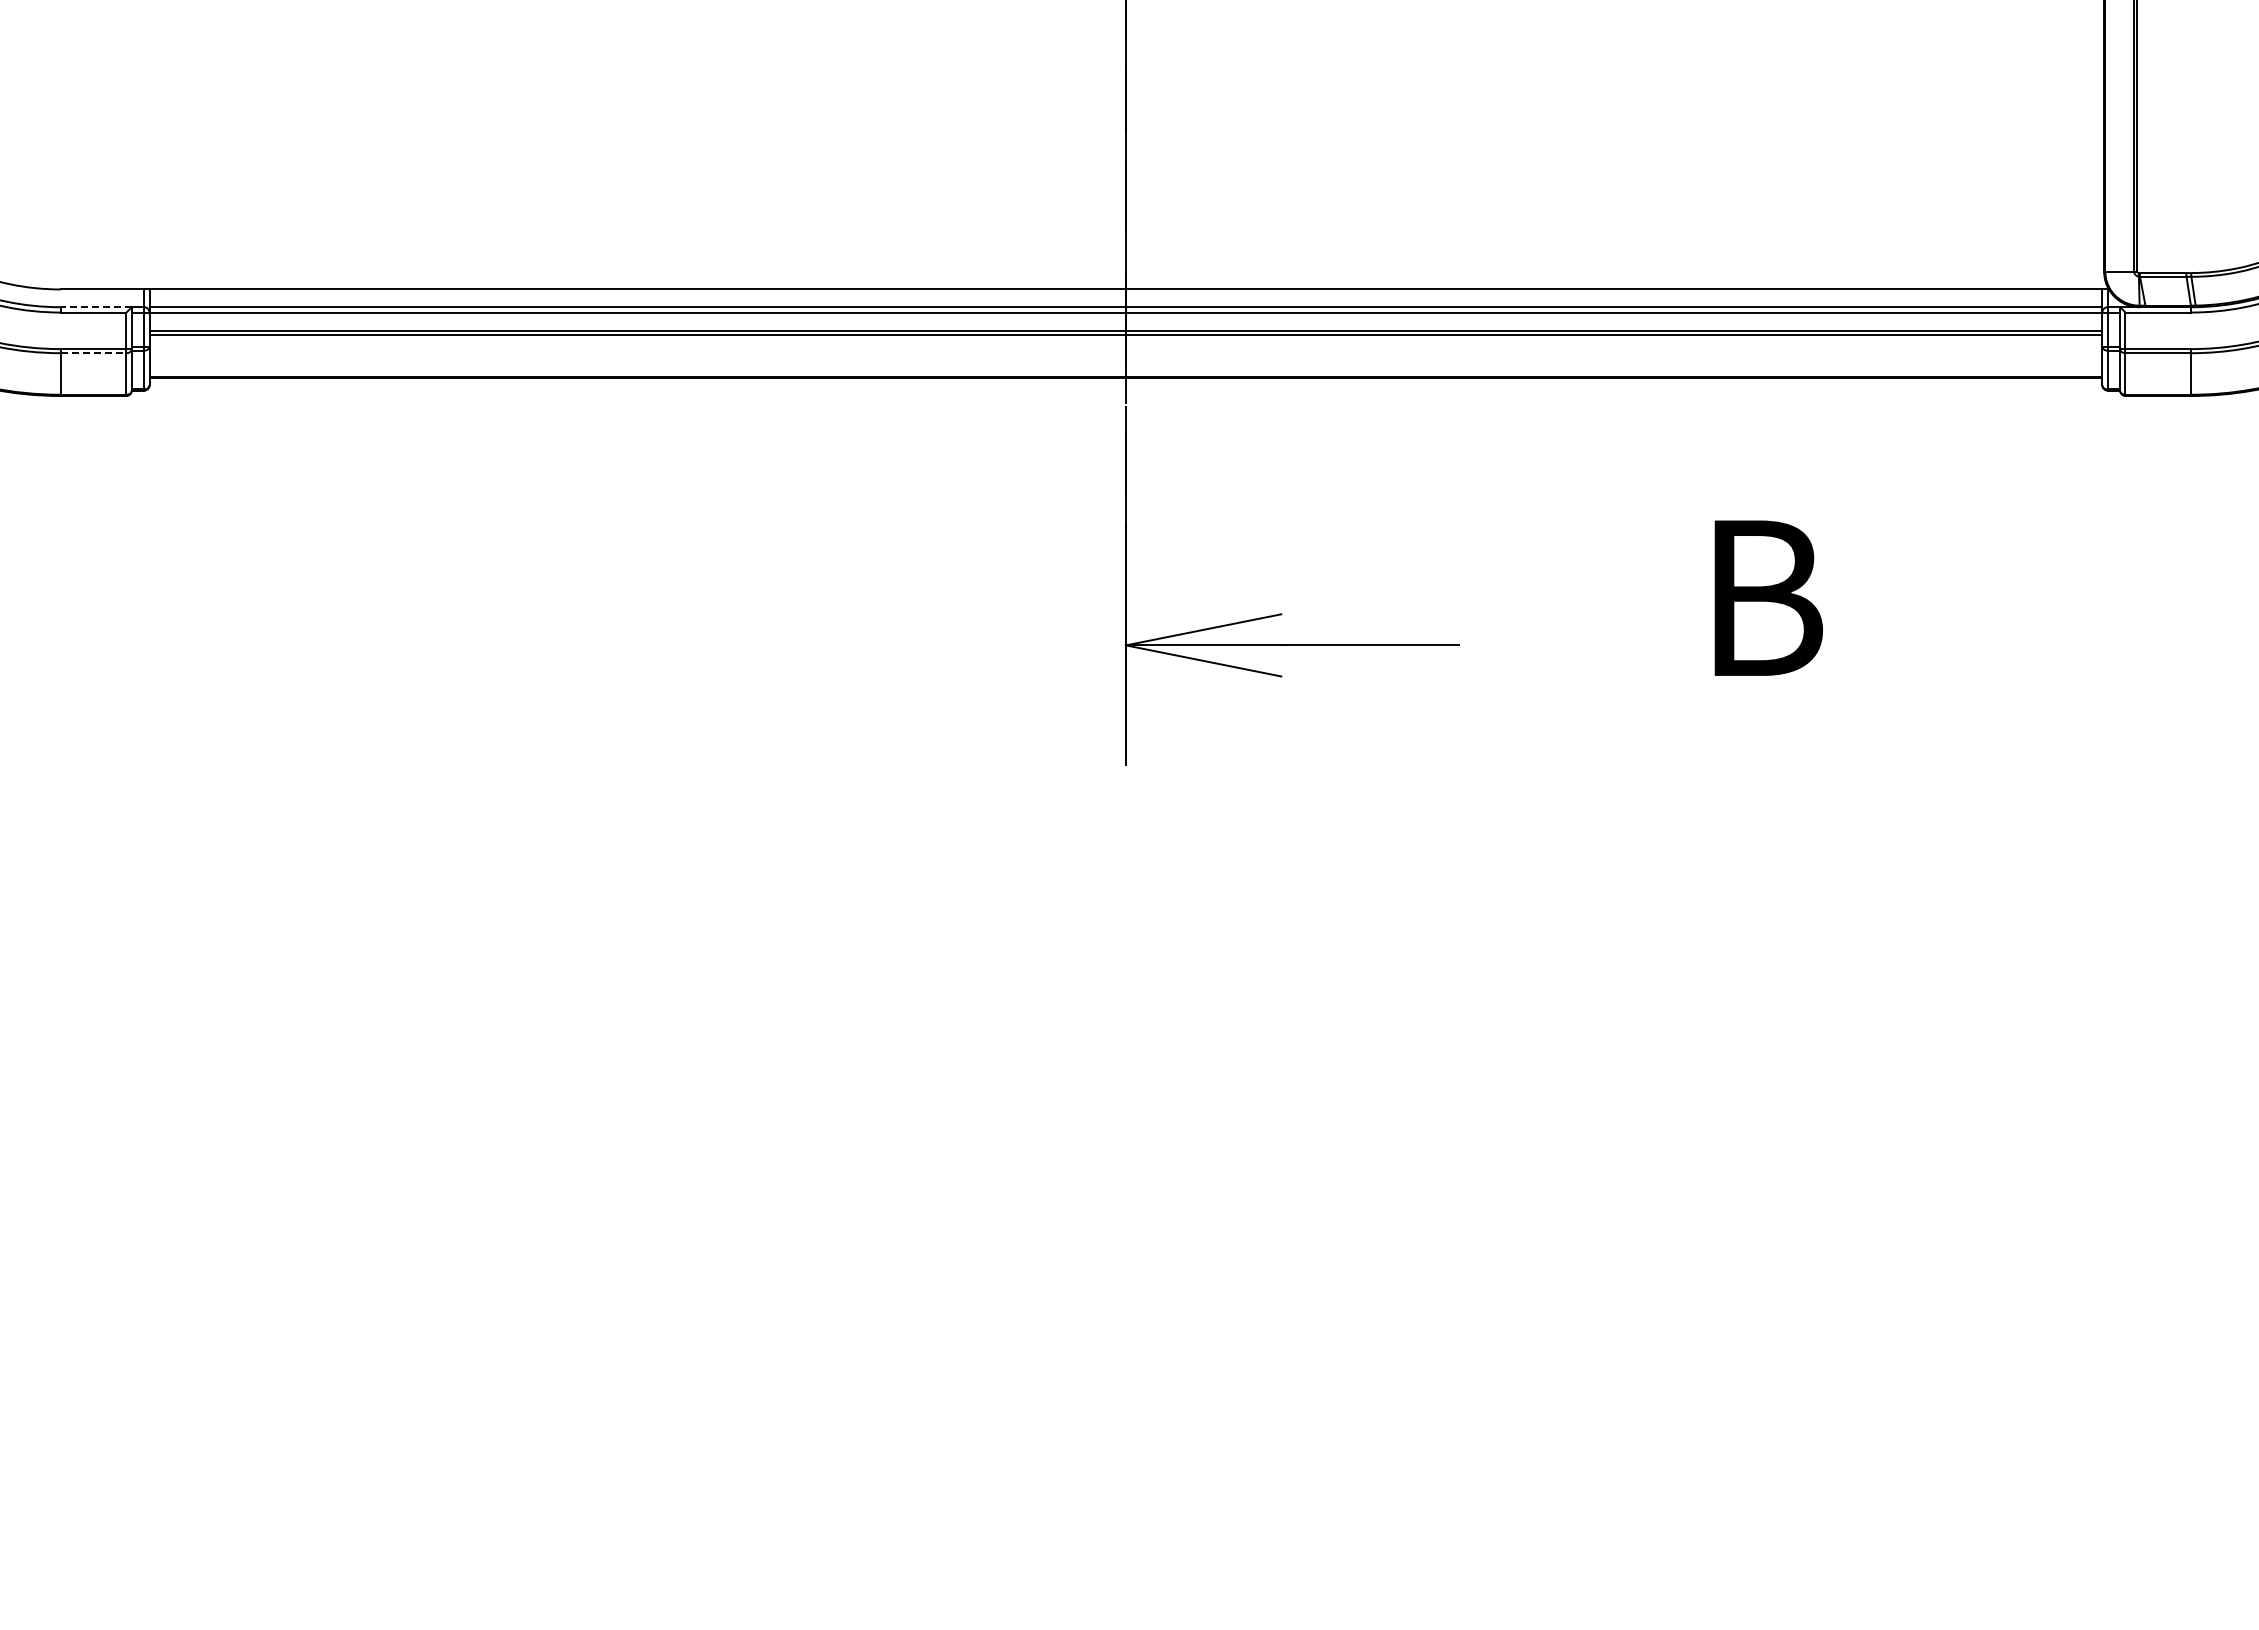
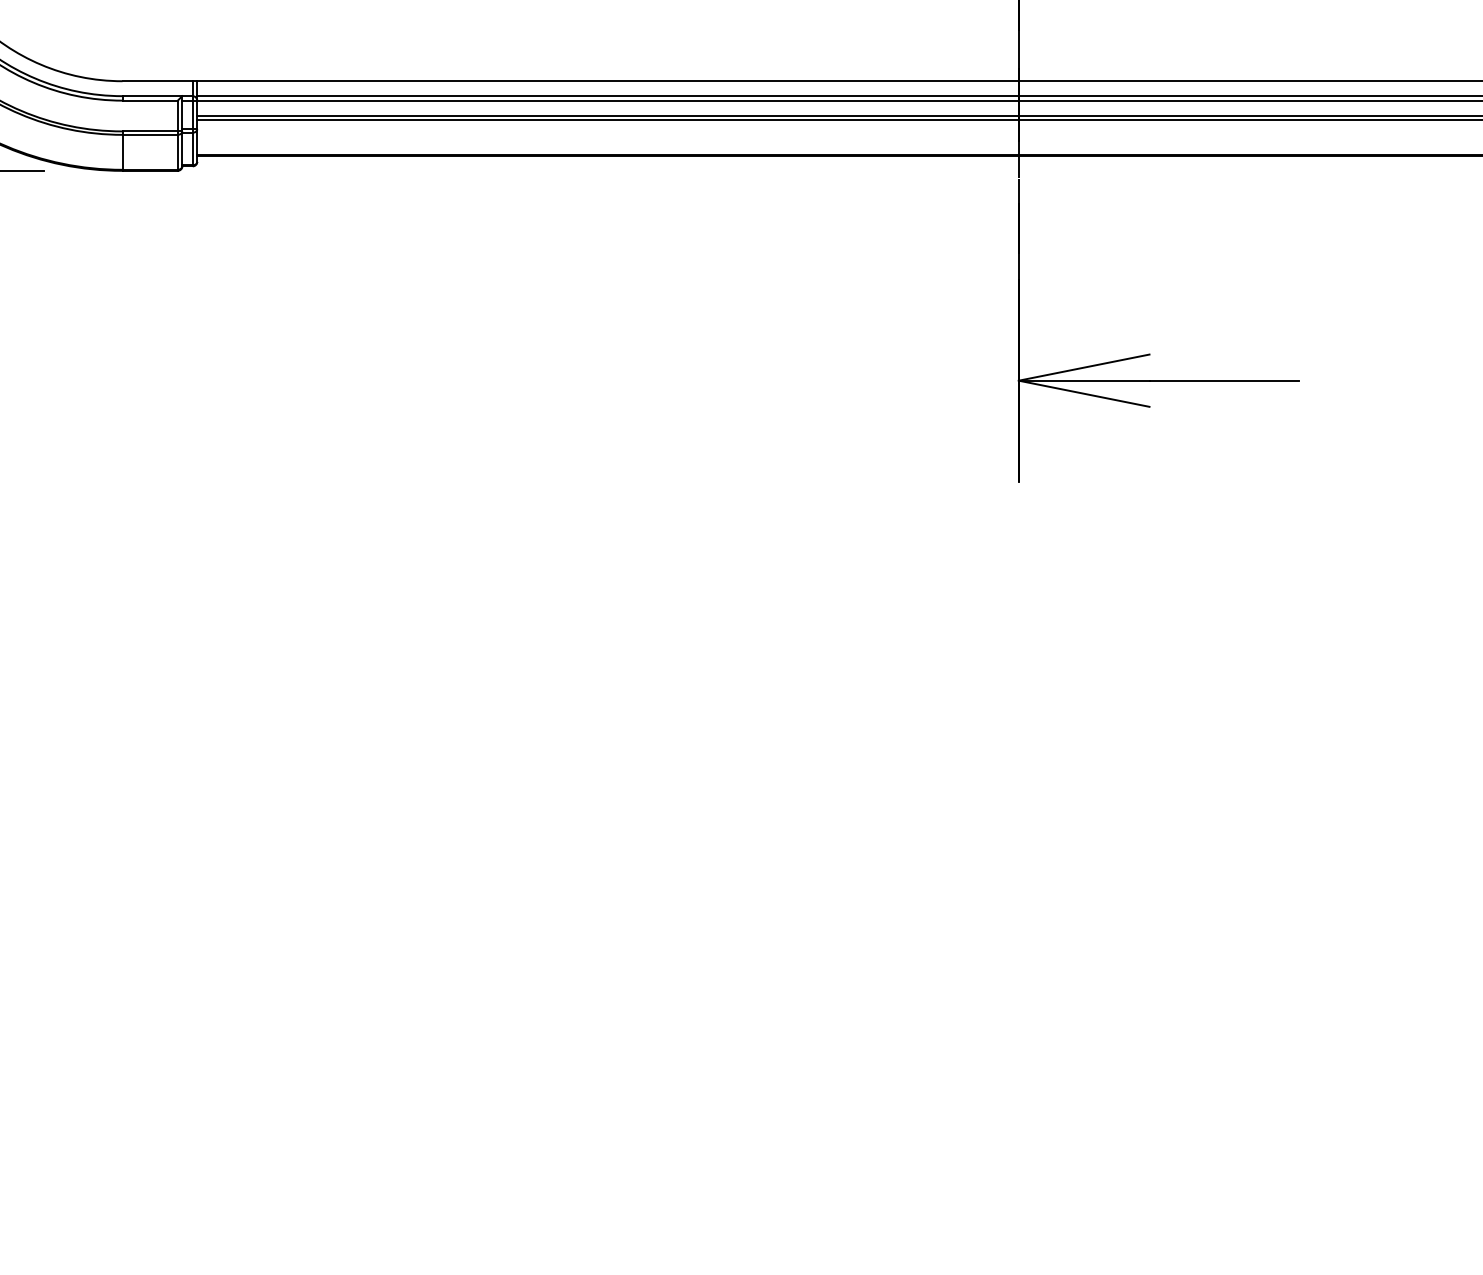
line: (96, 307) -> (152, 96), dashed -> solid
line: (93, 353) -> (150, 135), dashed -> solid

